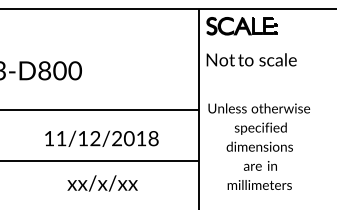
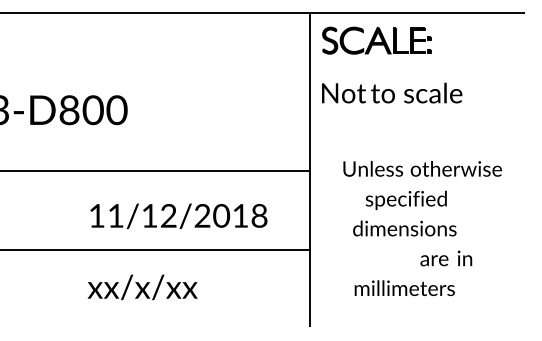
text: (259, 108) -> (422, 168), moved
text: (101, 138) -> (178, 215), moved
text: (260, 165) -> (446, 257), moved
text: (102, 183) -> (142, 287), moved

